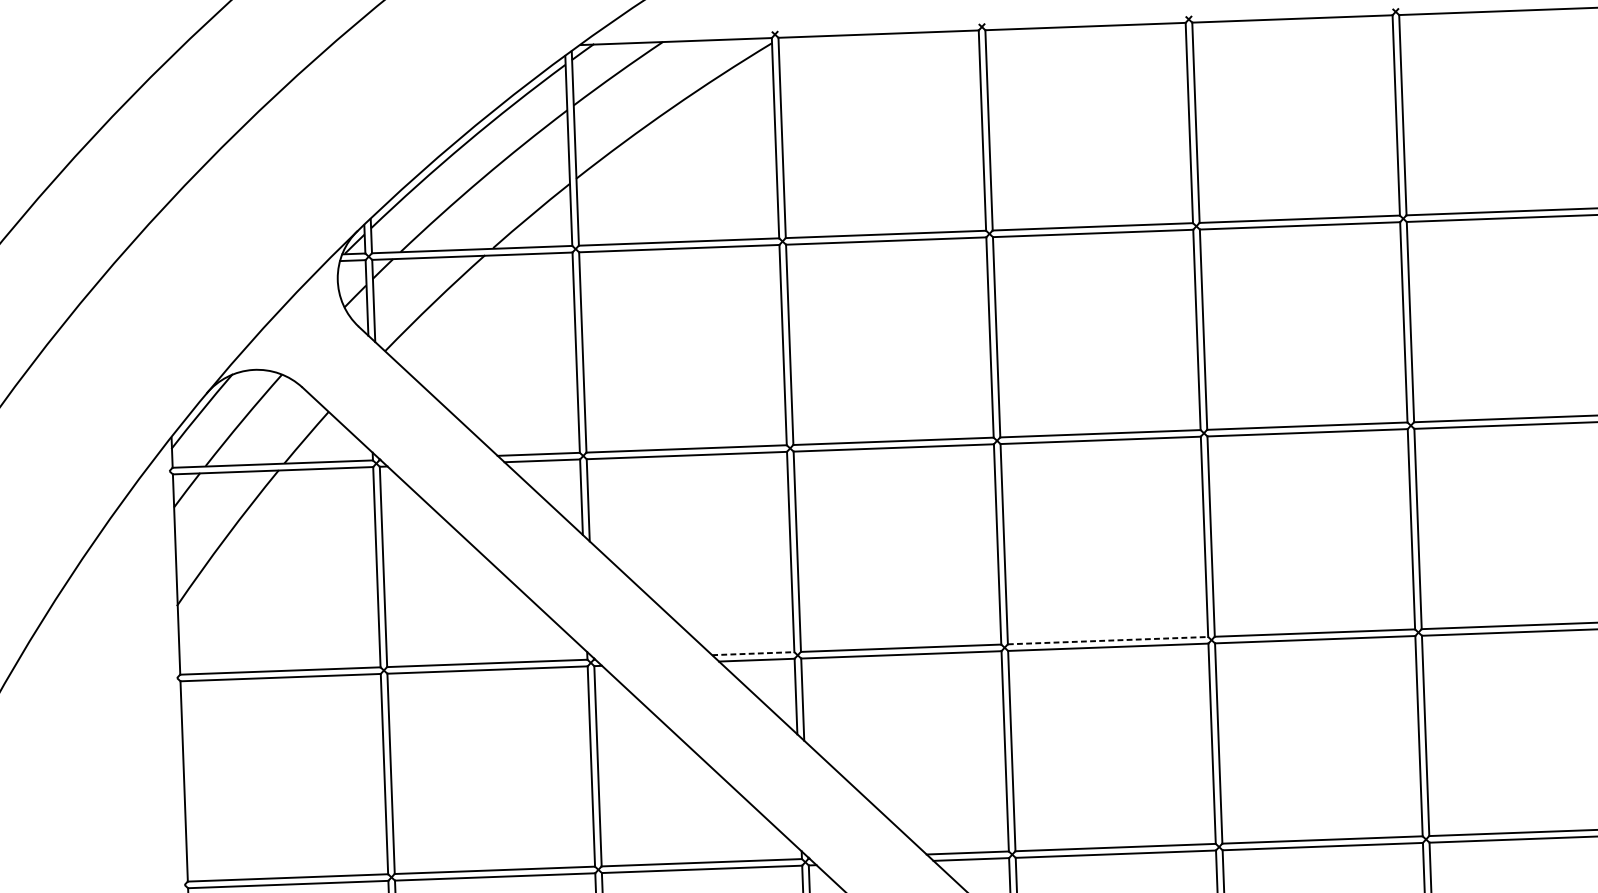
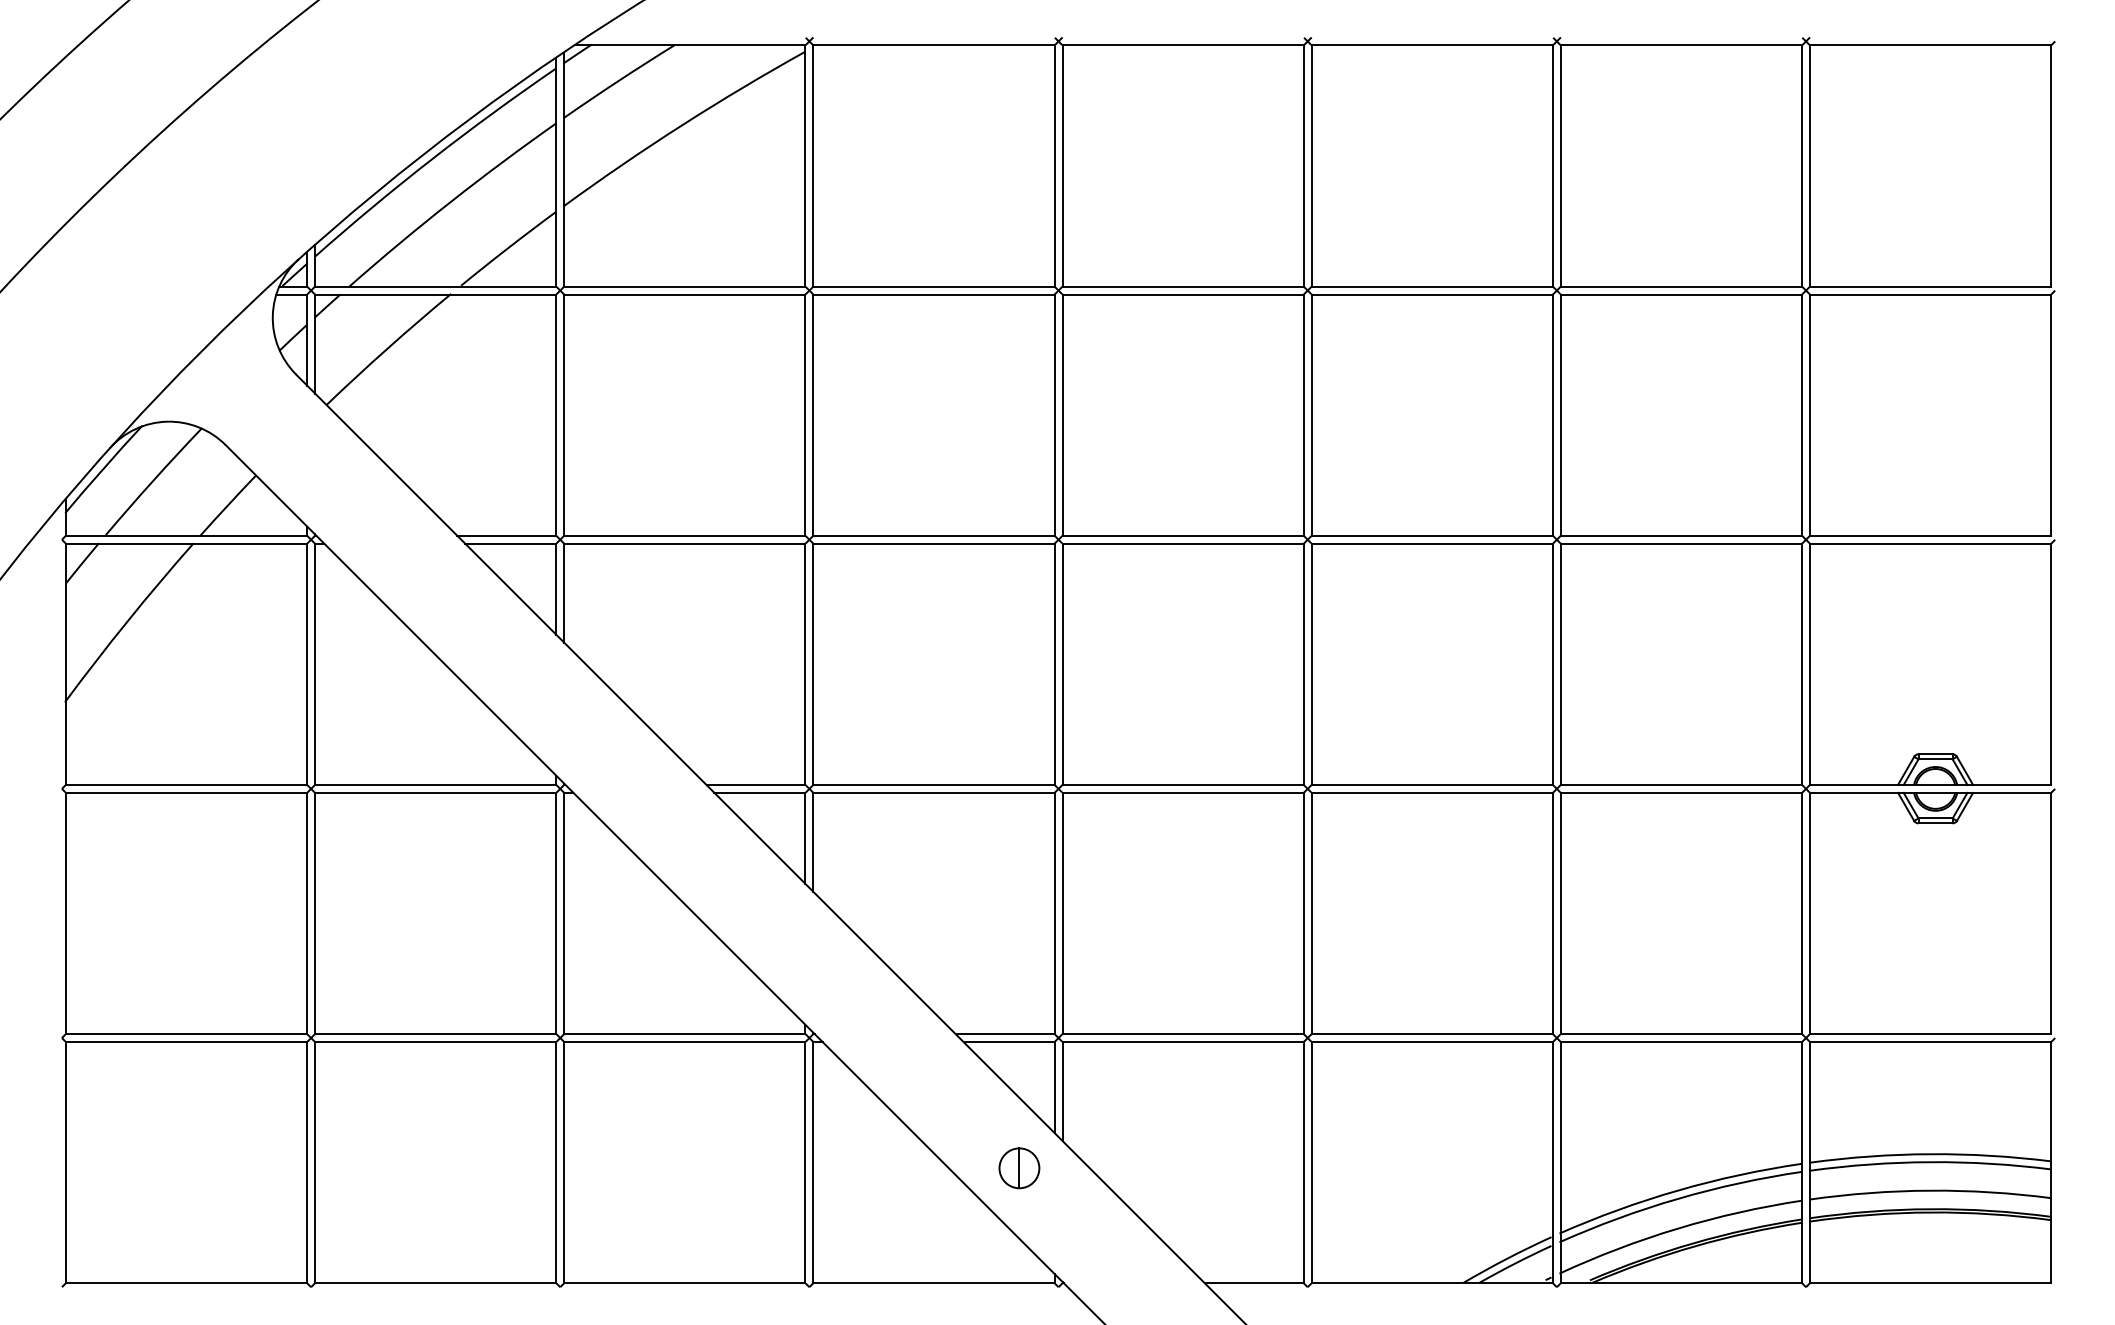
line: (1108, 640) -> (1183, 784), dashed -> solid
line: (753, 653) -> (756, 784), dashed -> solid

